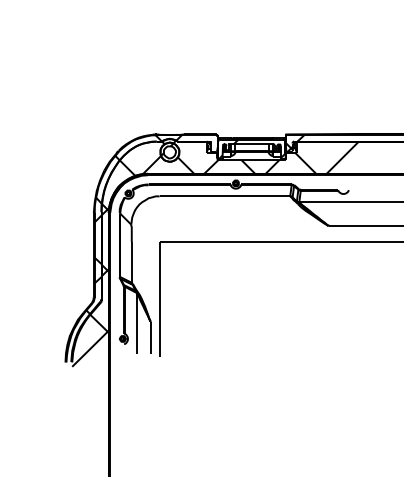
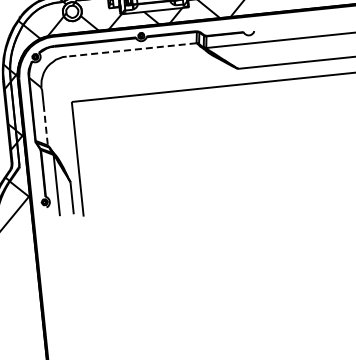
line: (224, 196) -> (131, 50), solid -> dashed
line: (131, 262) -> (45, 125), solid -> dashed

